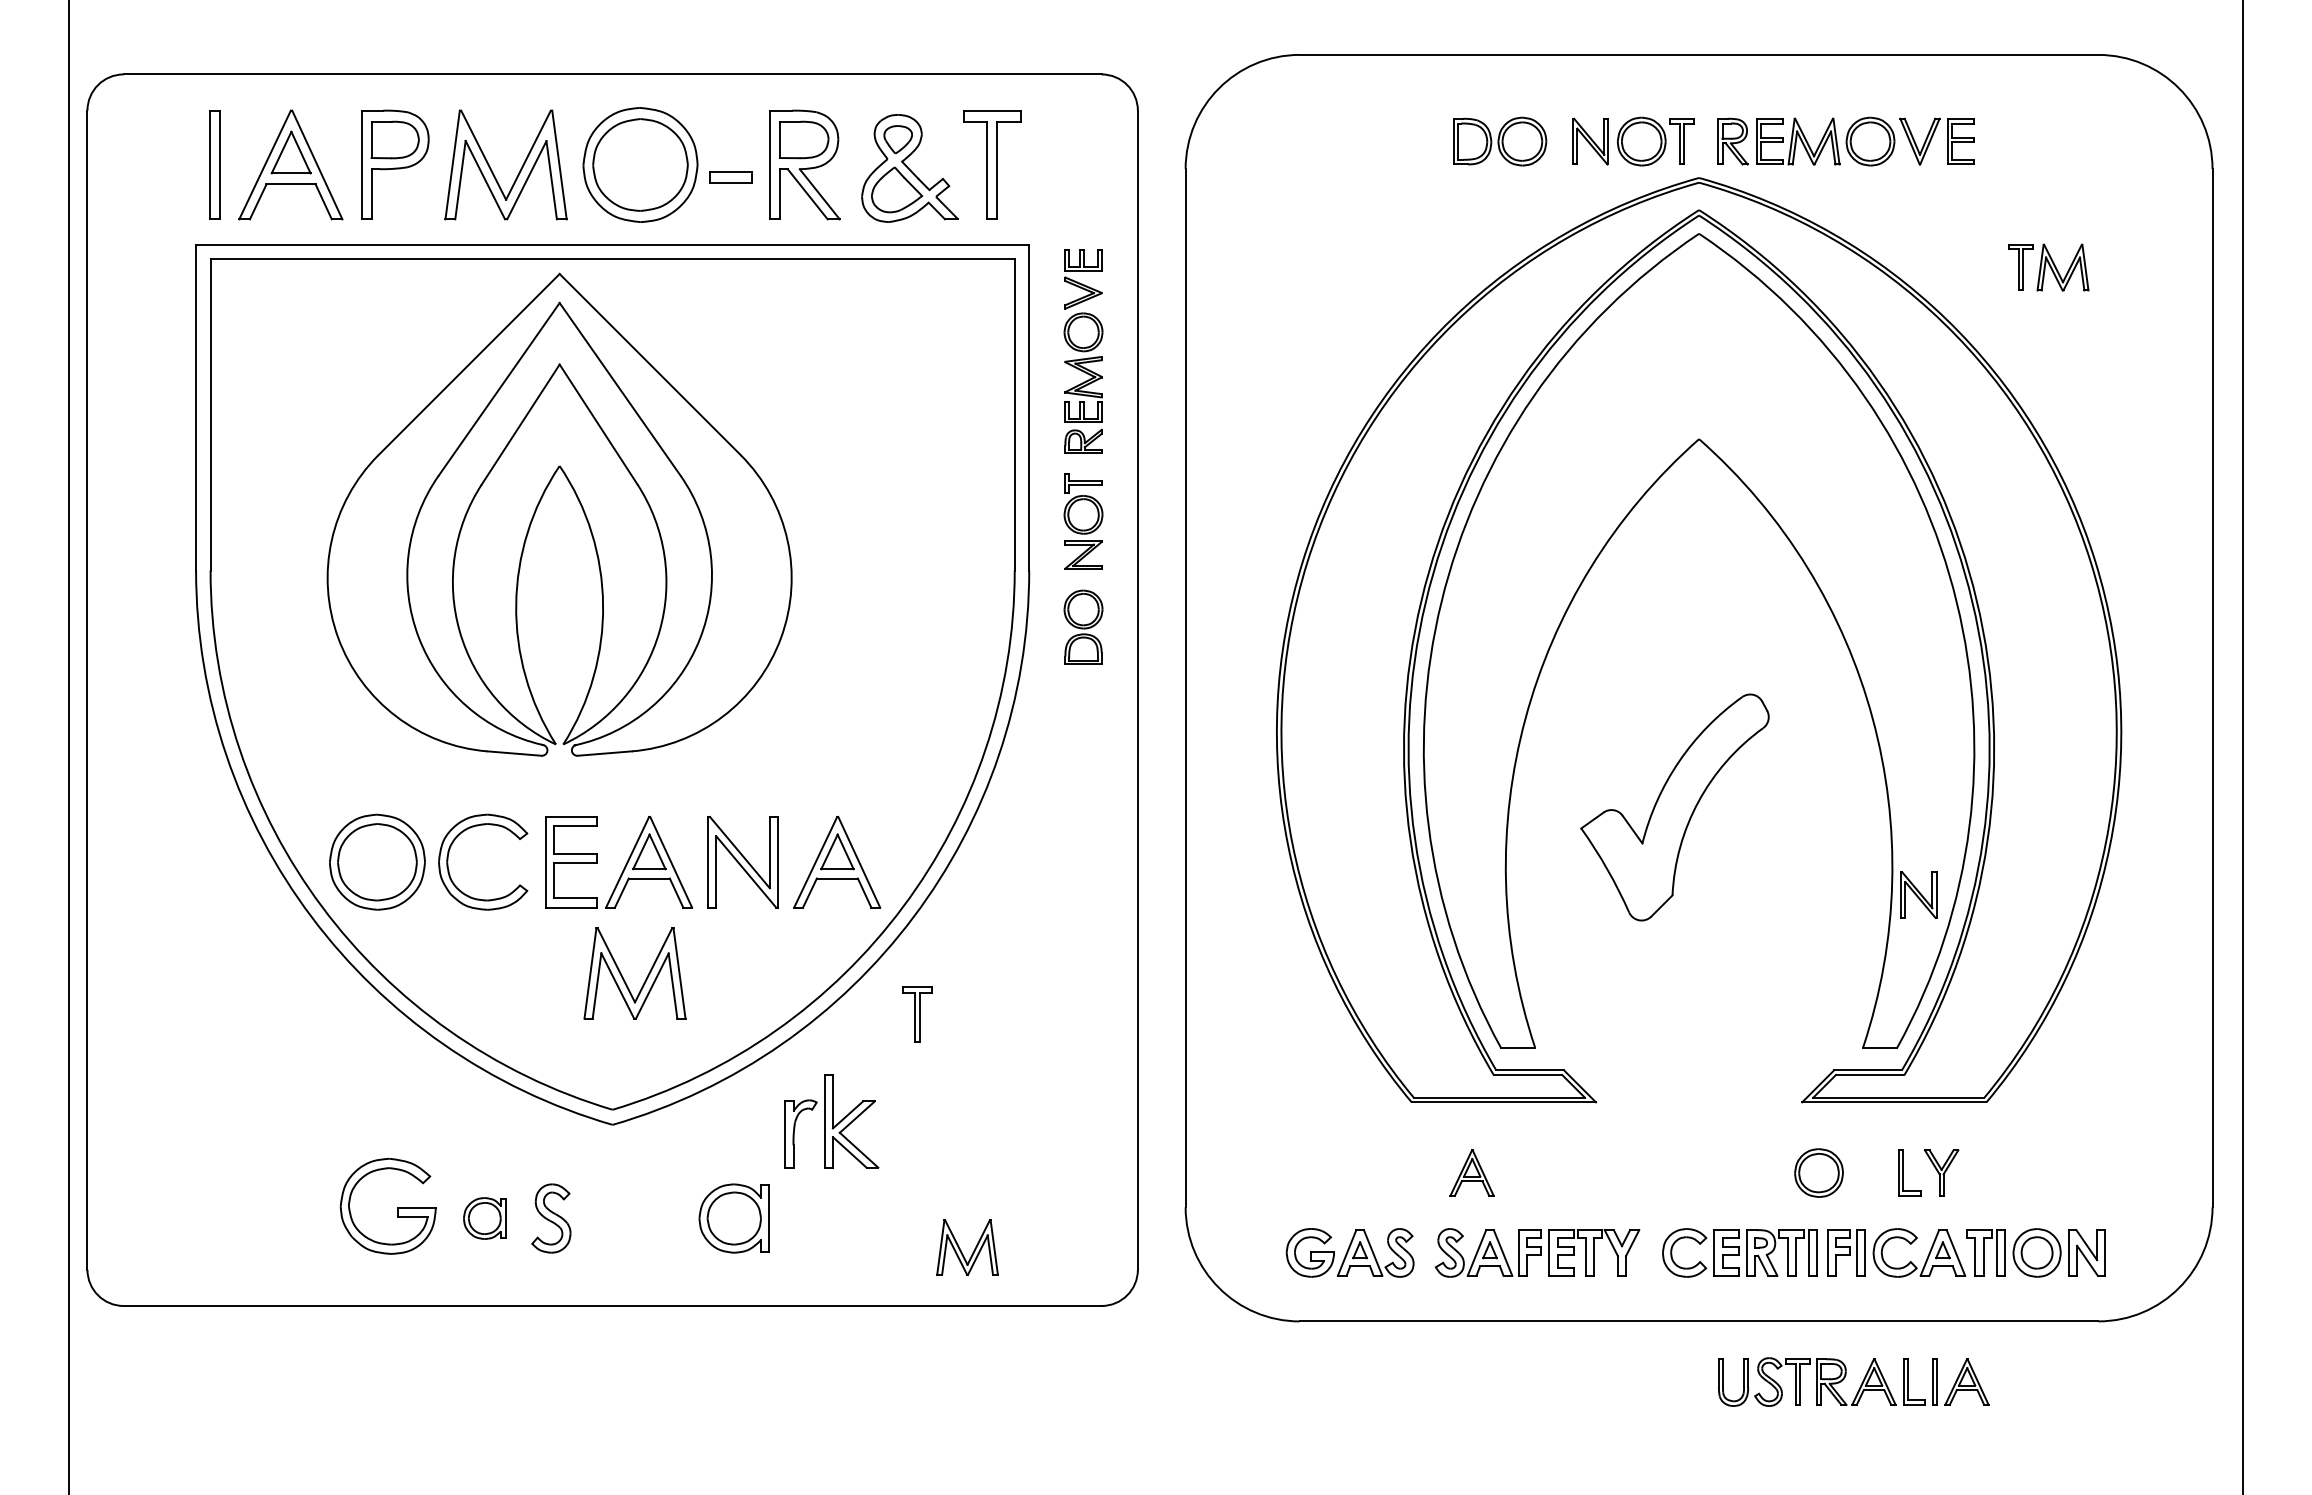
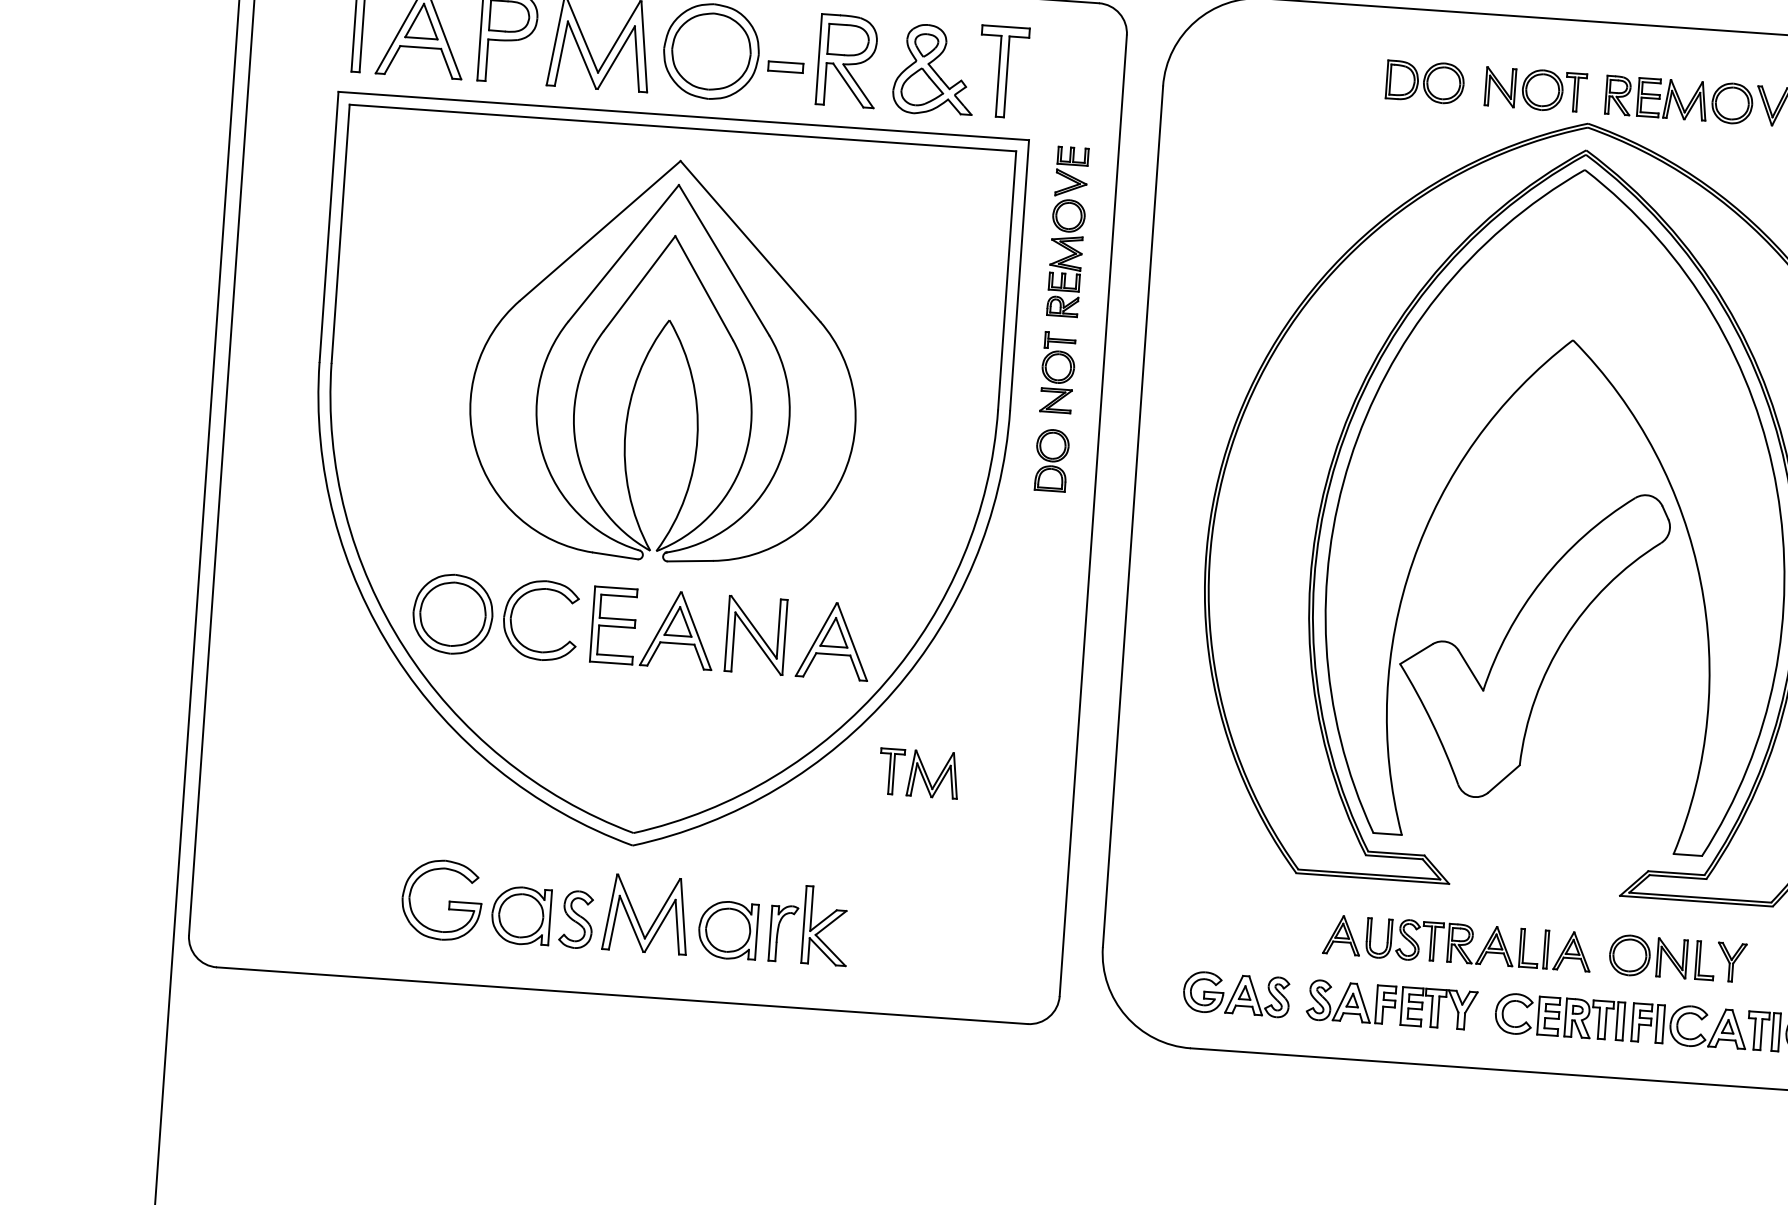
part: (539, 504) -> (650, 350), moved
part: (1674, 807) -> (1531, 644), size x1.67
part: (1918, 894) -> (1671, 957), moved
part: (624, 979) -> (637, 918), moved
part: (831, 1121) -> (809, 925), moved
part: (484, 1218) -> (521, 915), size x1.67
part: (961, 1250) -> (928, 776), moved
part: (1861, 1382) -> (1485, 945), moved

